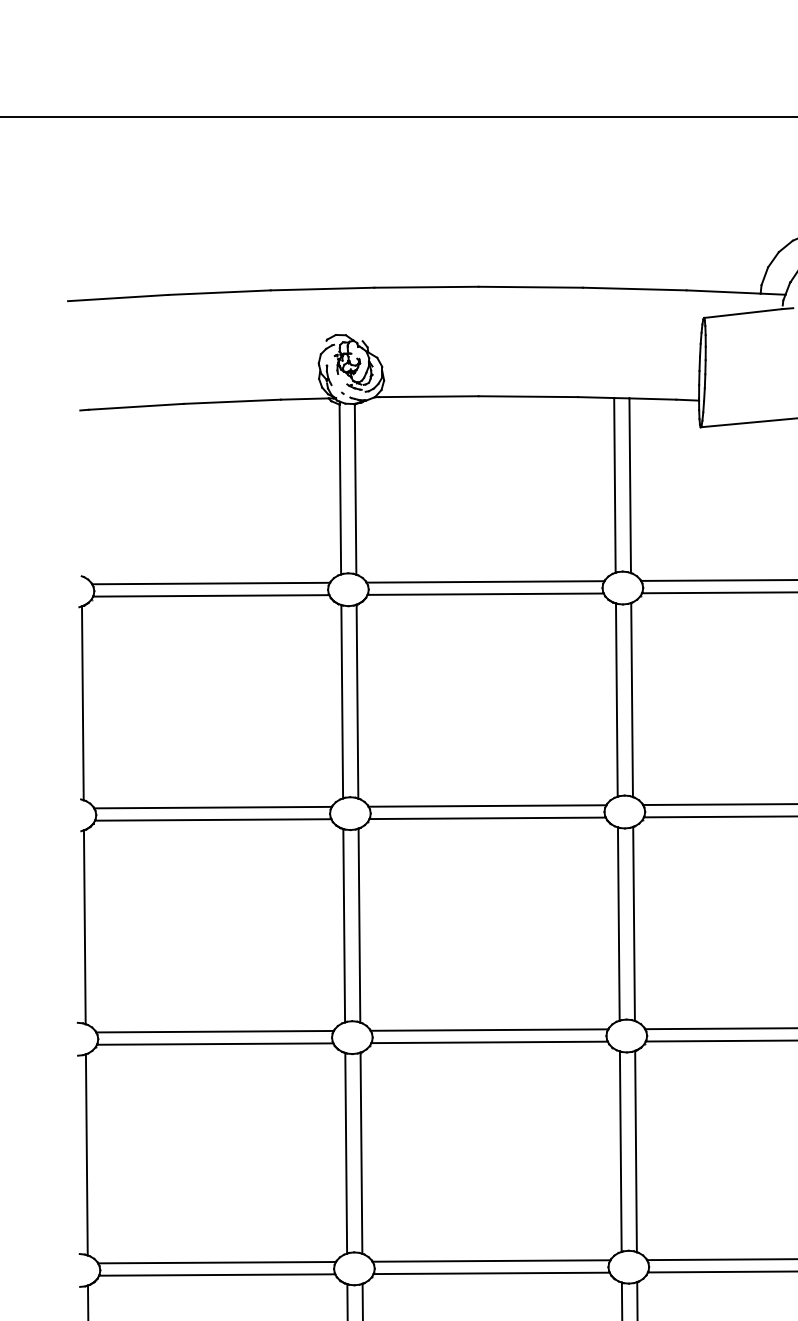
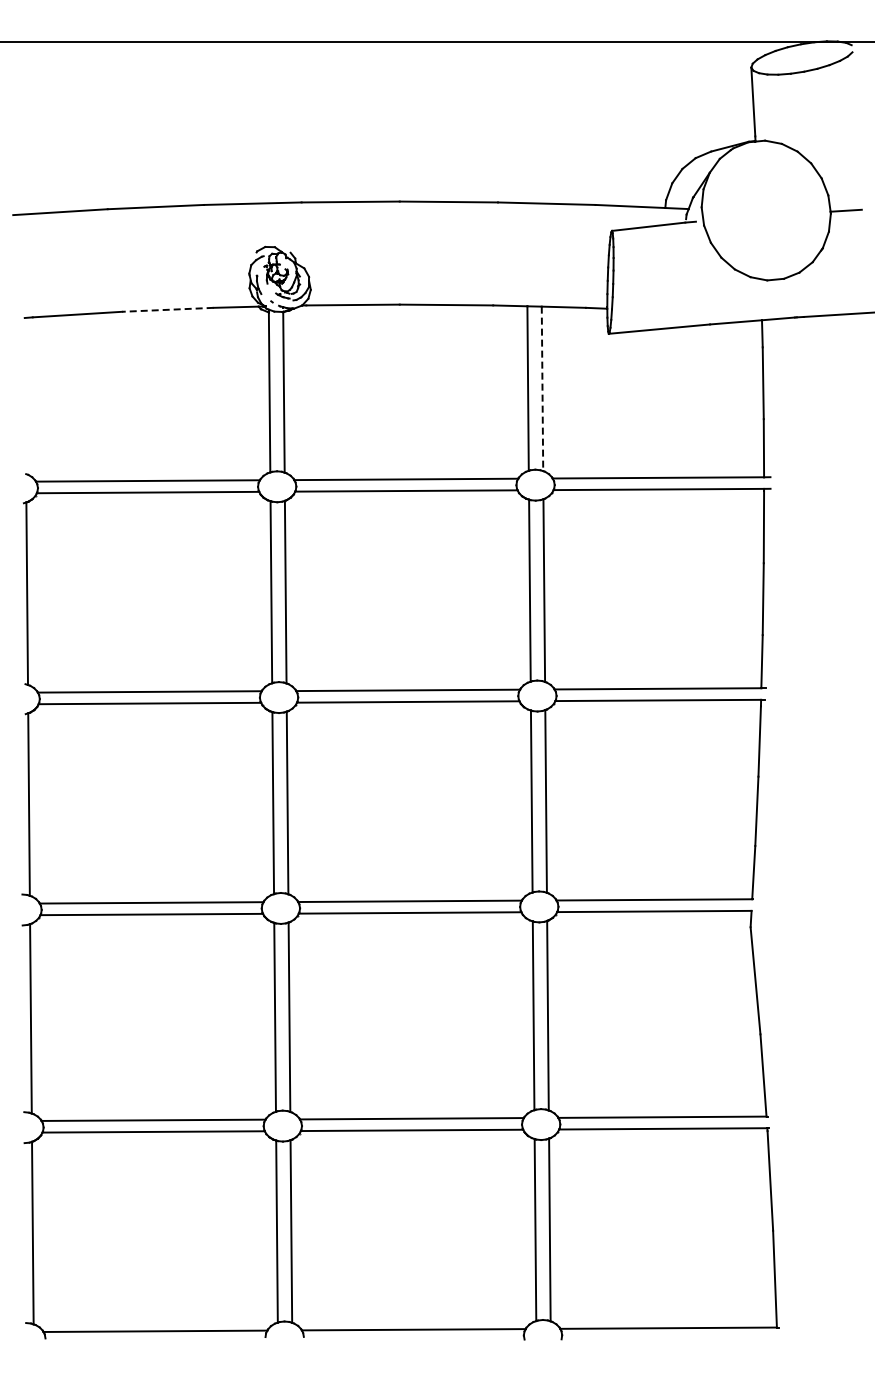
line: (231, 401) -> (167, 309), solid -> dashed
line: (630, 486) -> (542, 389), solid -> dashed

